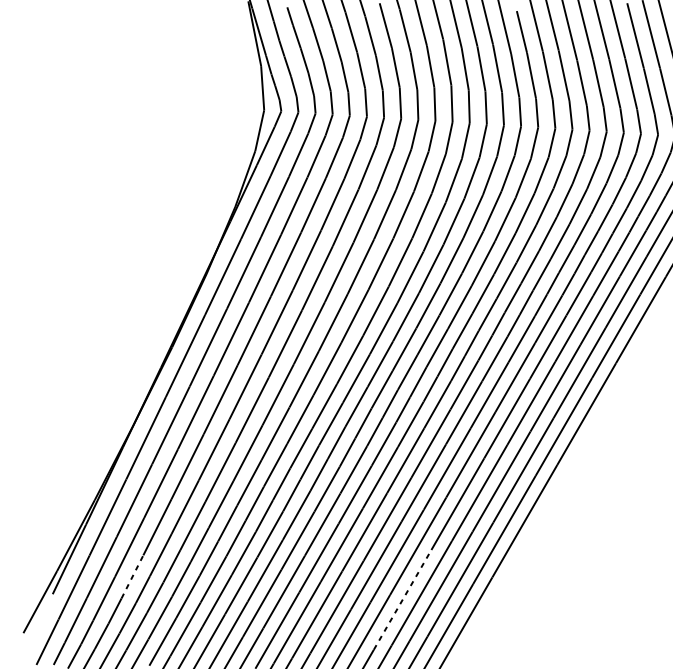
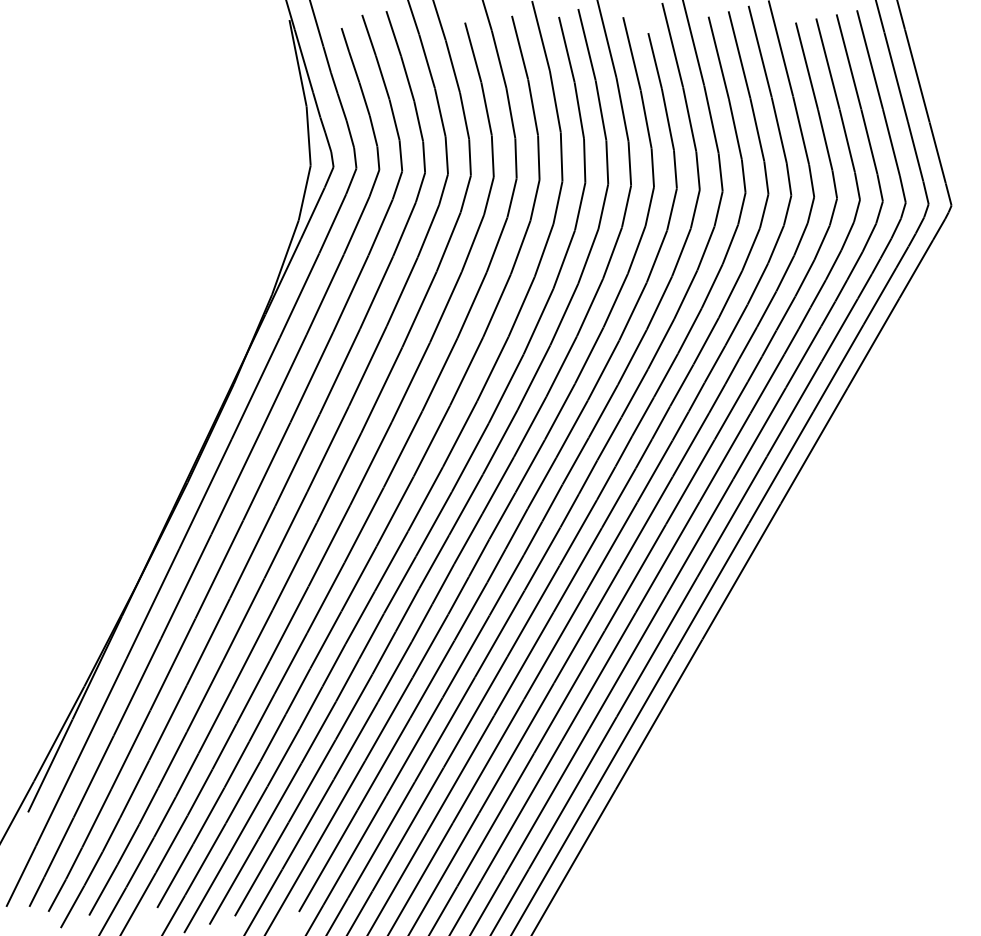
line: (132, 576) -> (134, 788), dashed -> solid
line: (402, 599) -> (495, 819), dashed -> solid

